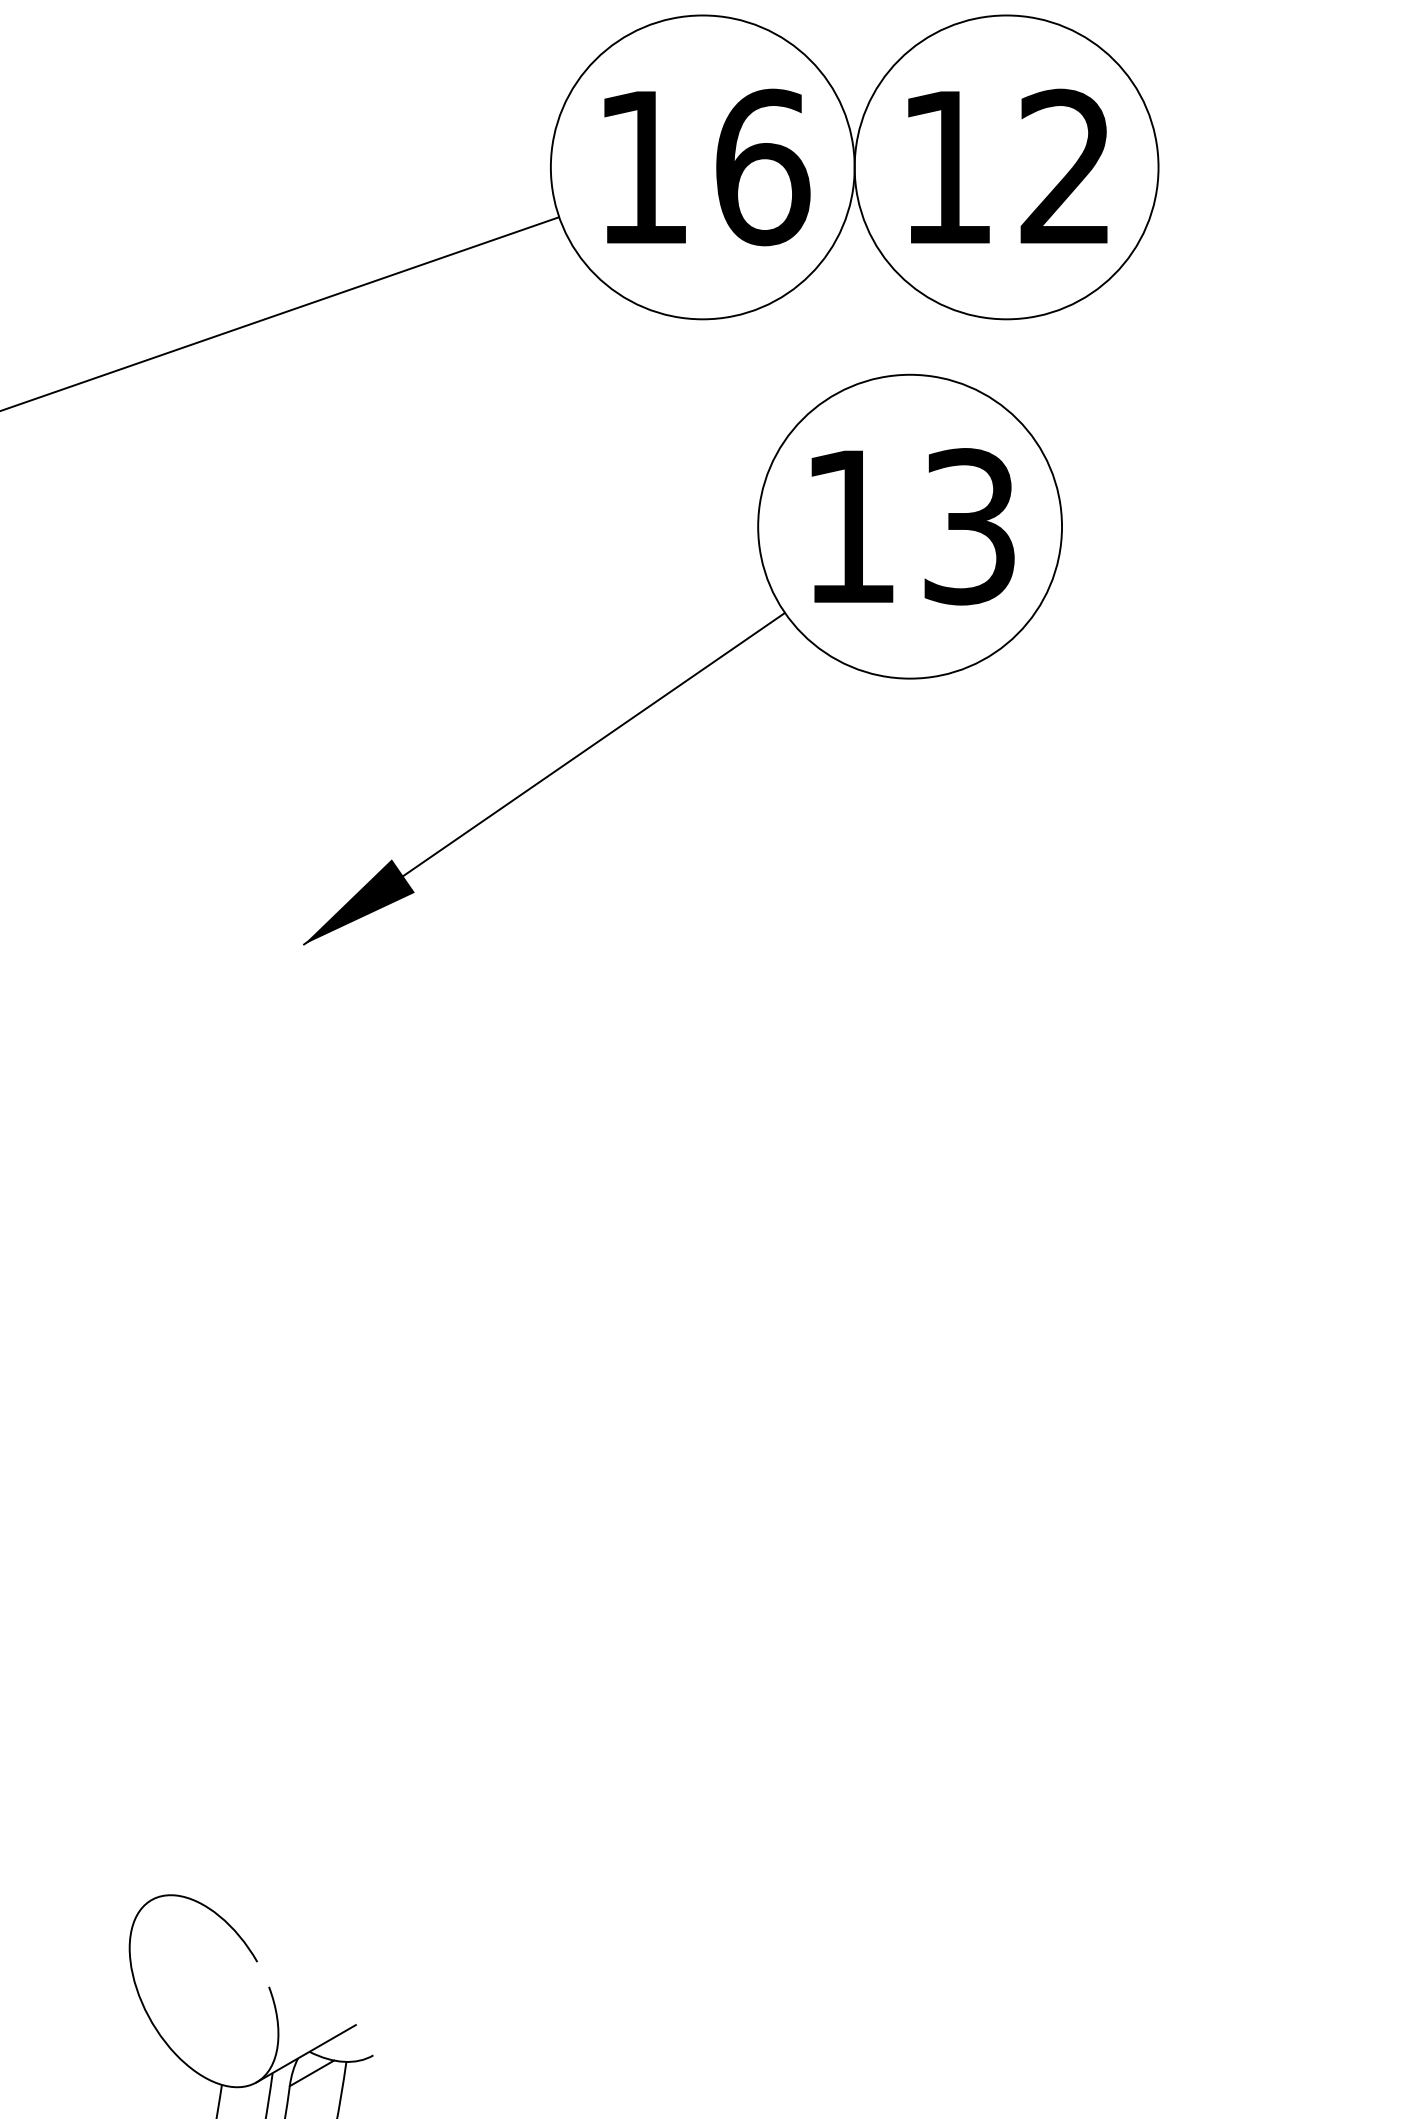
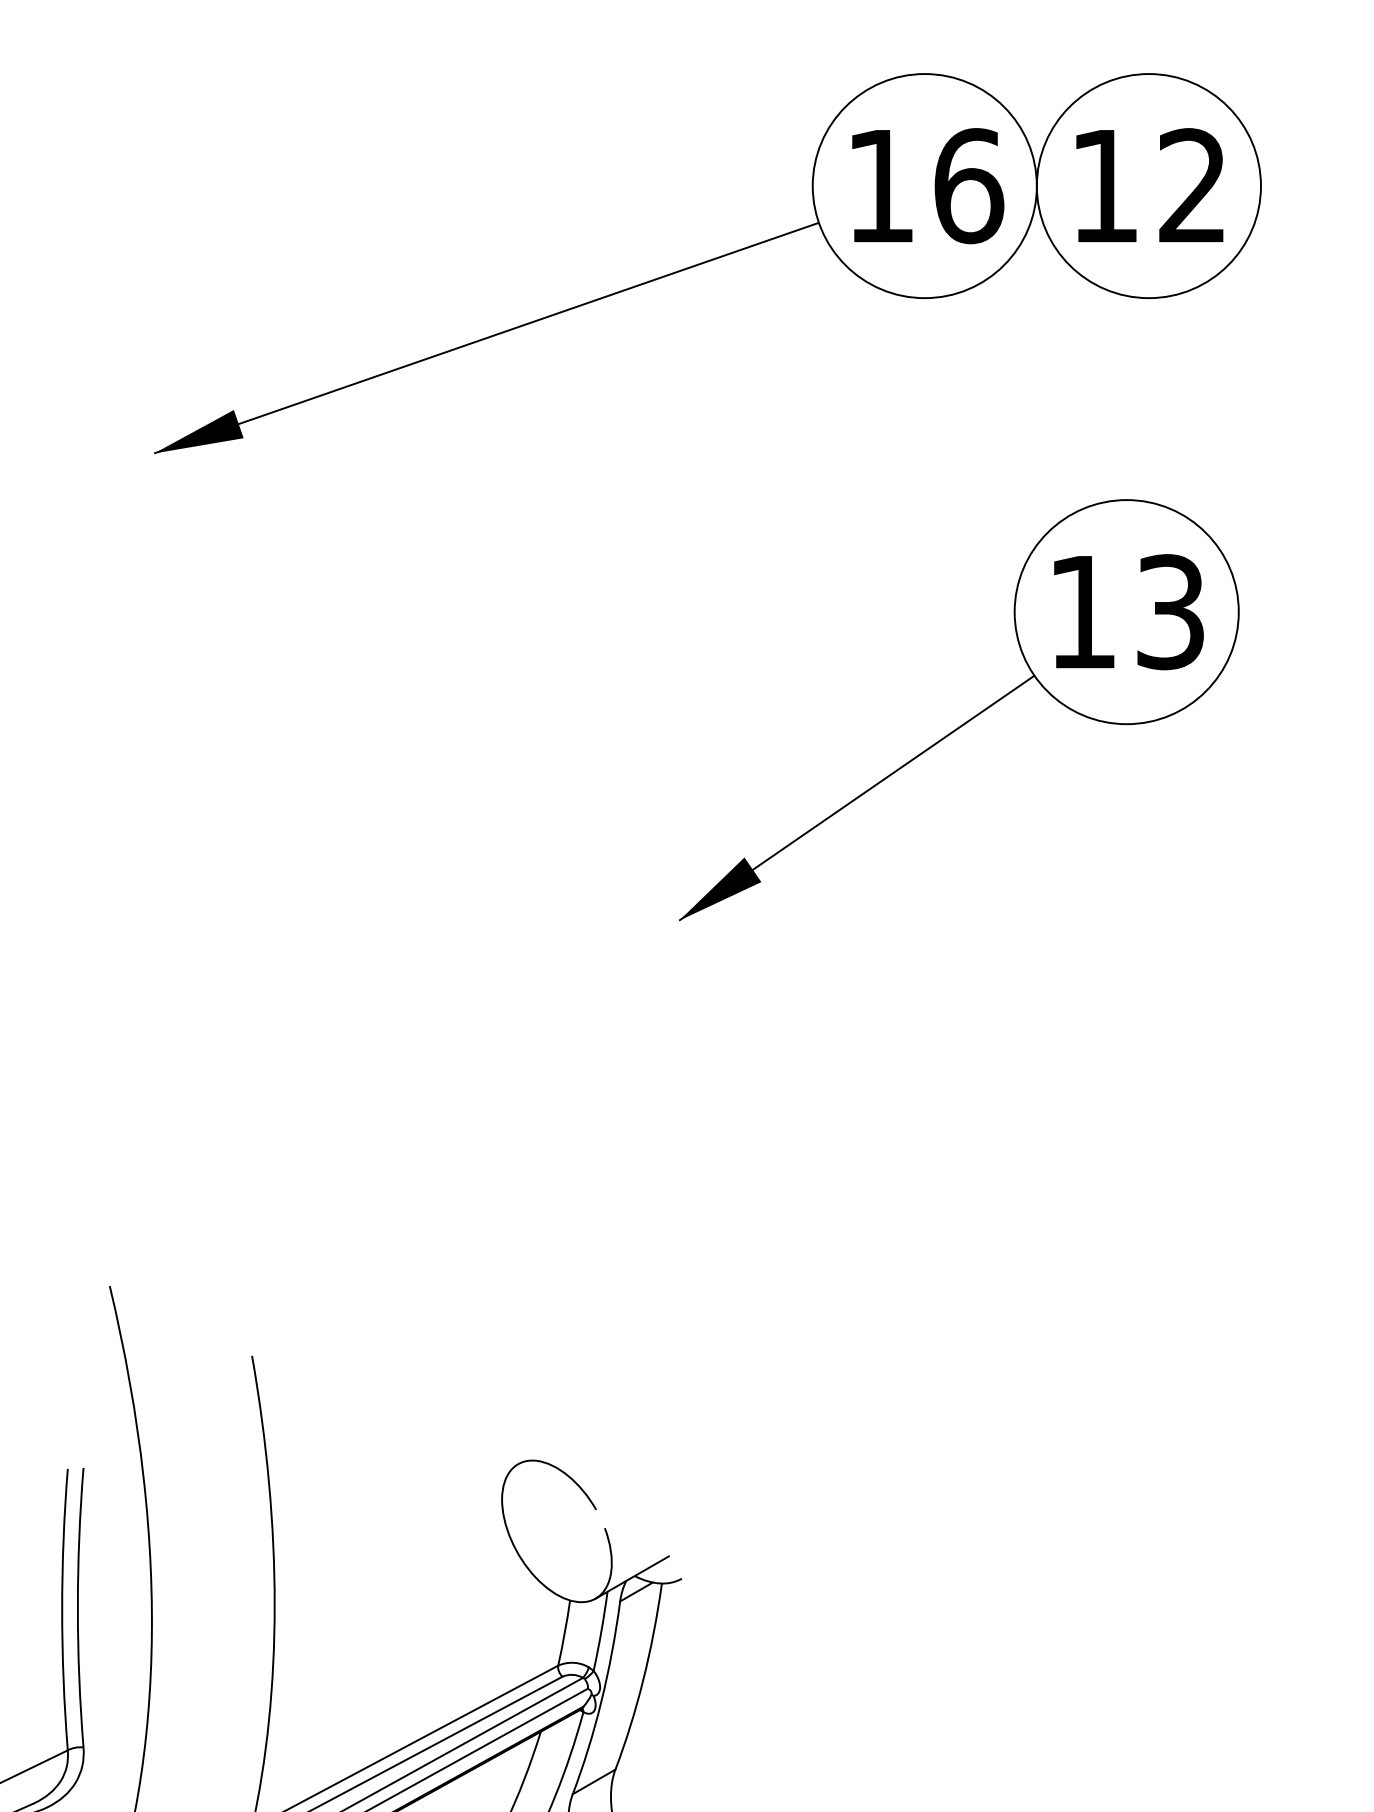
part: (694, 673) -> (967, 720), moved

